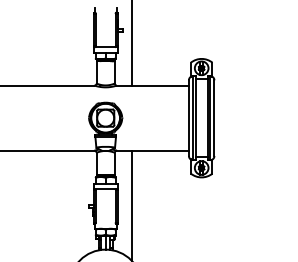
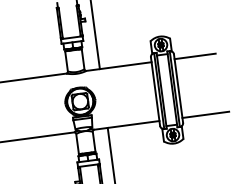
line: (236, 85) -> (194, 56), added
line: (240, 150) -> (205, 114), added

